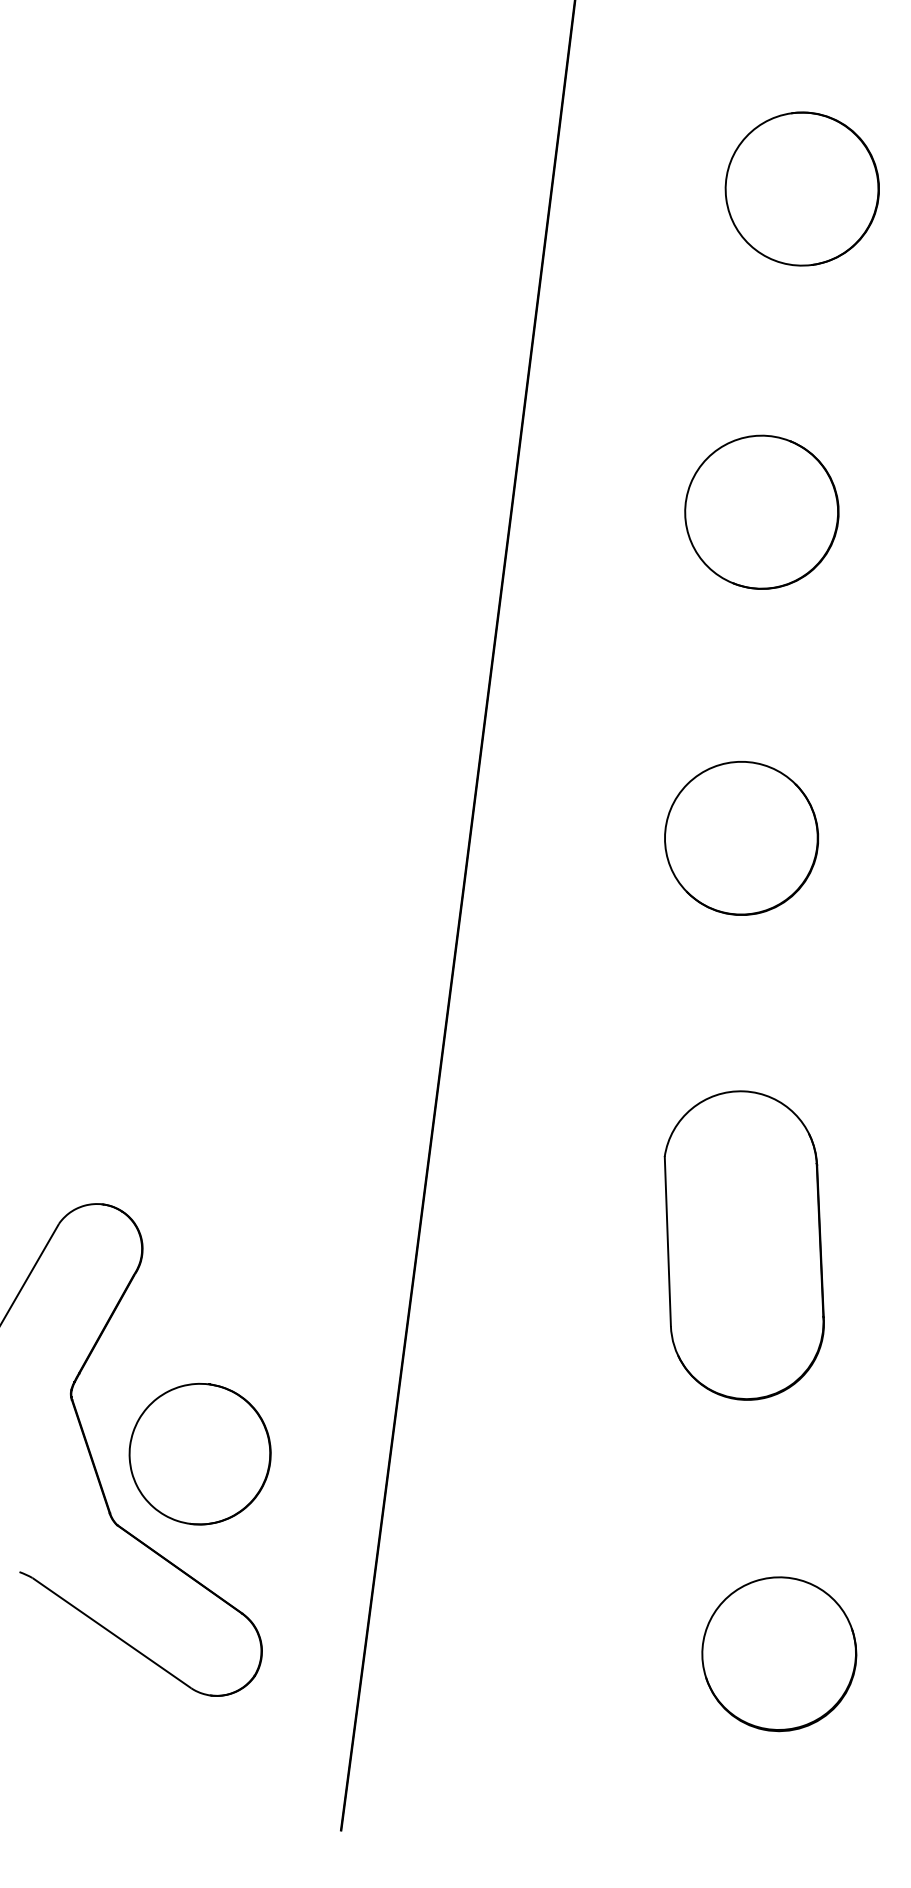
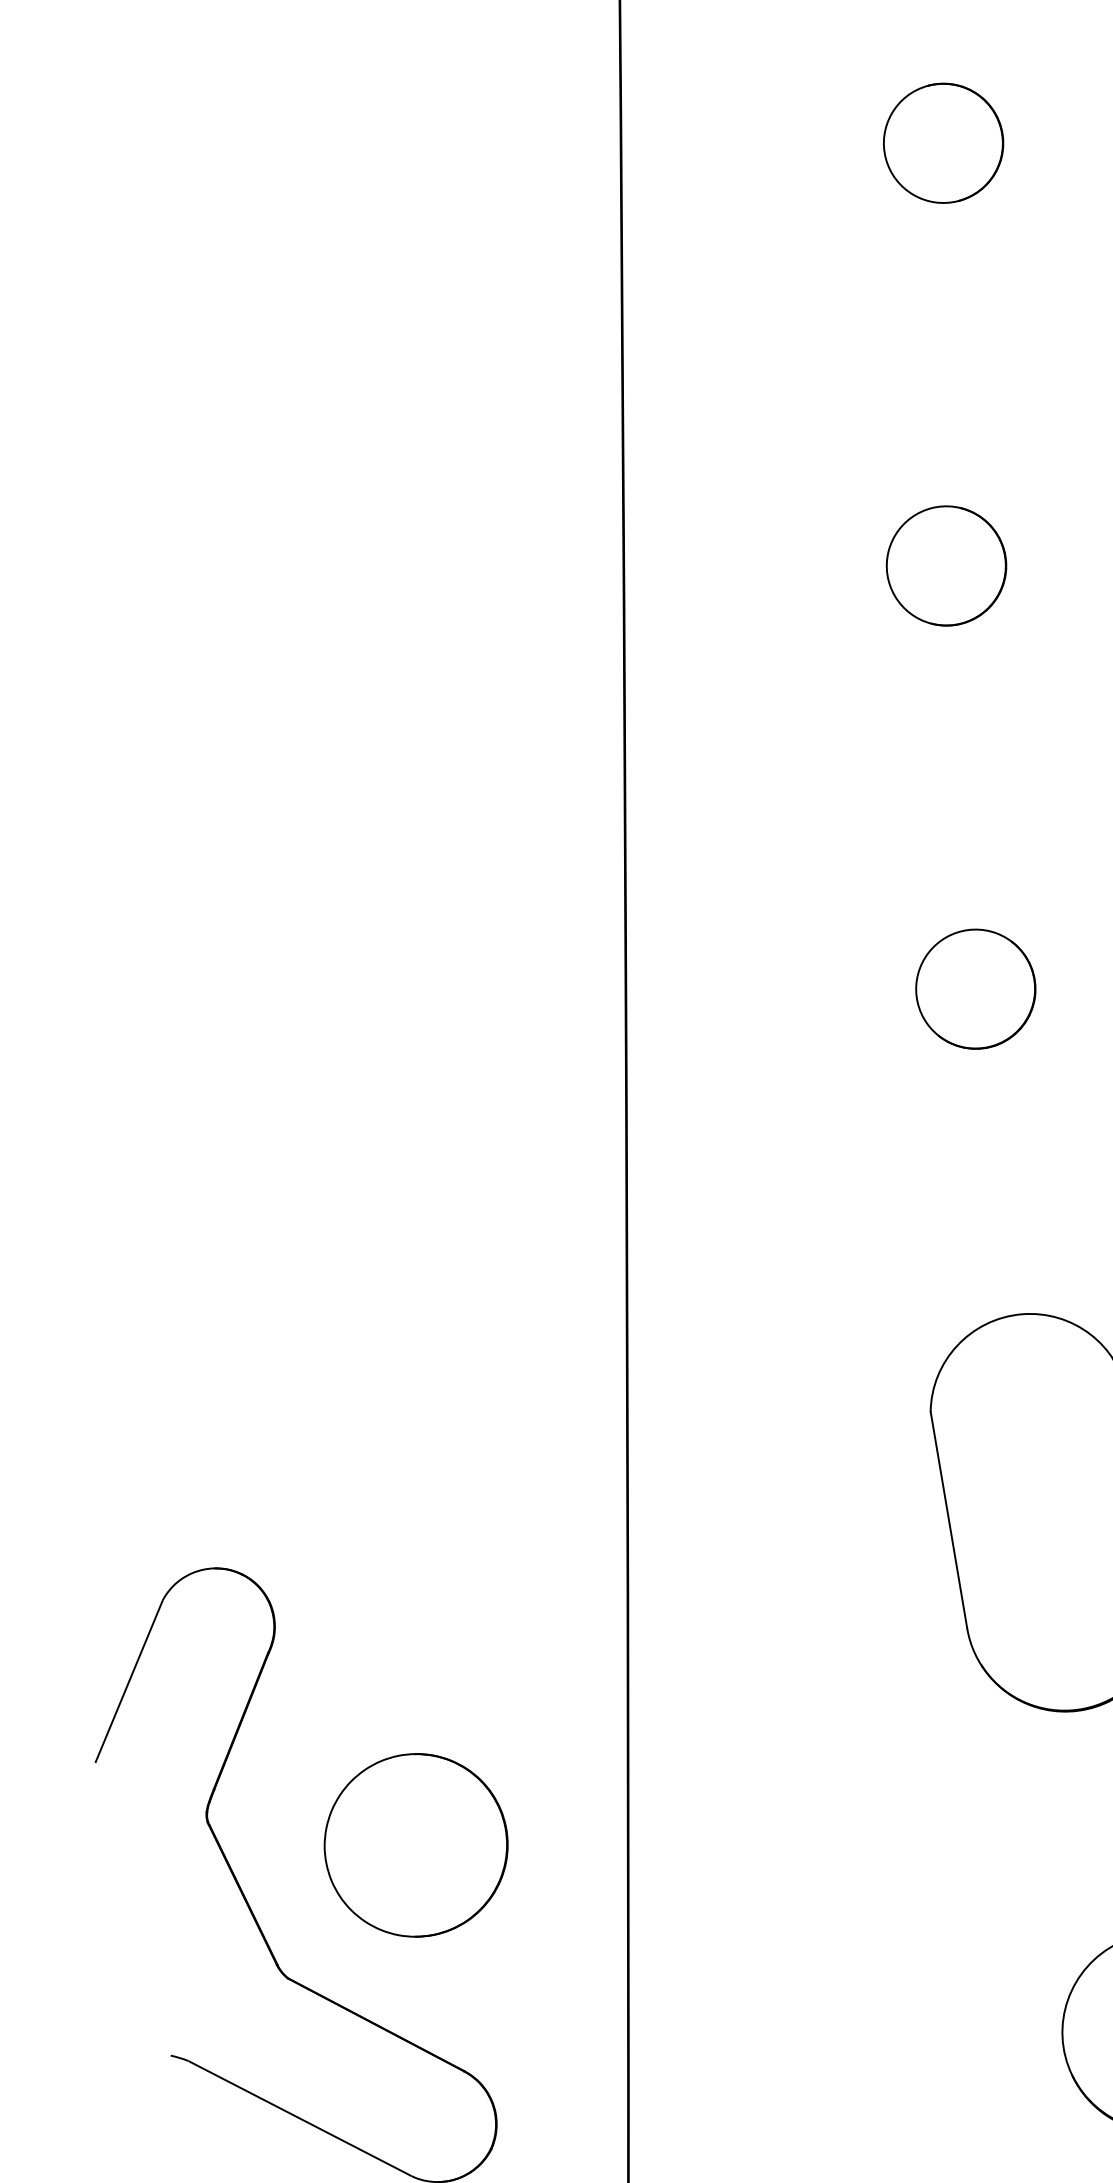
part: (801, 188) -> (942, 142), size x0.6
part: (761, 511) -> (945, 565), size x0.6
part: (741, 838) -> (975, 989), size x0.6
part: (199, 1454) -> (415, 1845), moved

